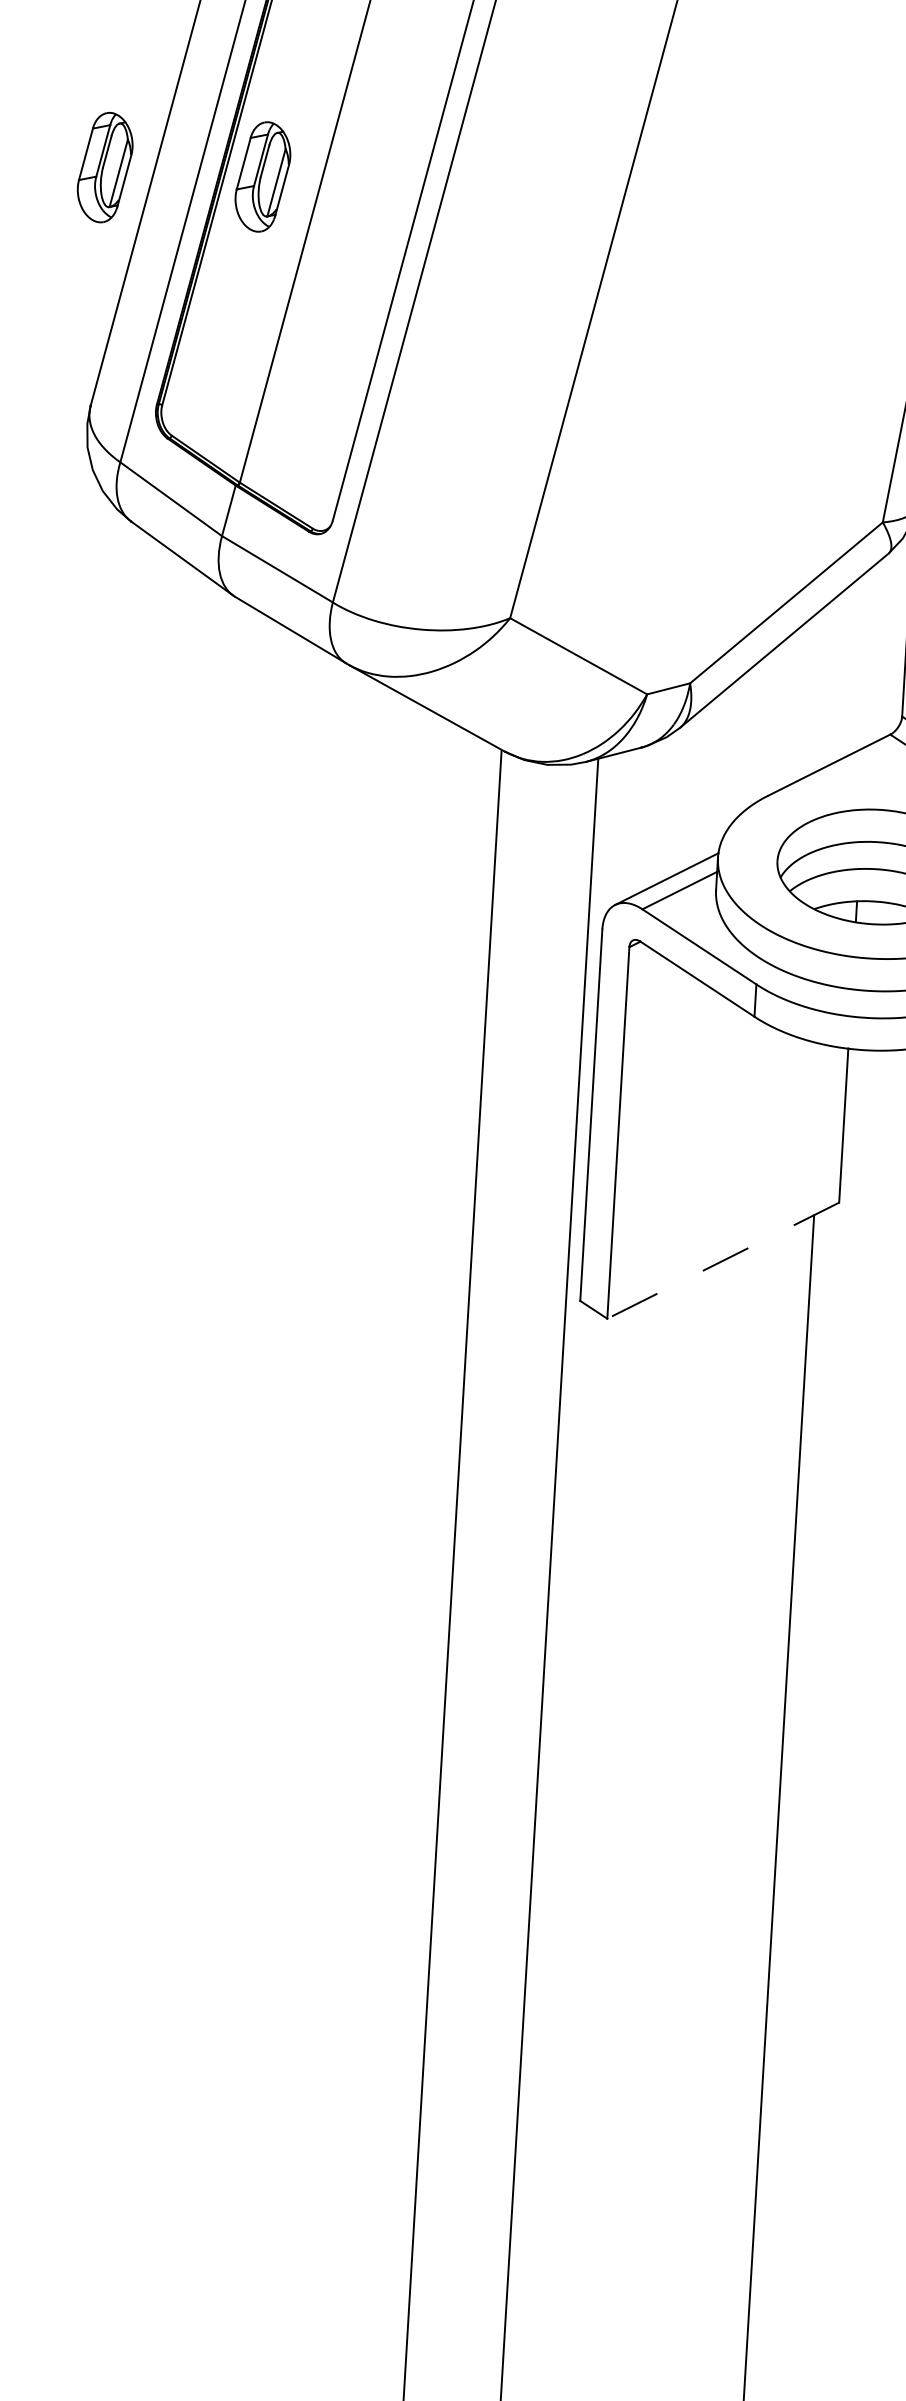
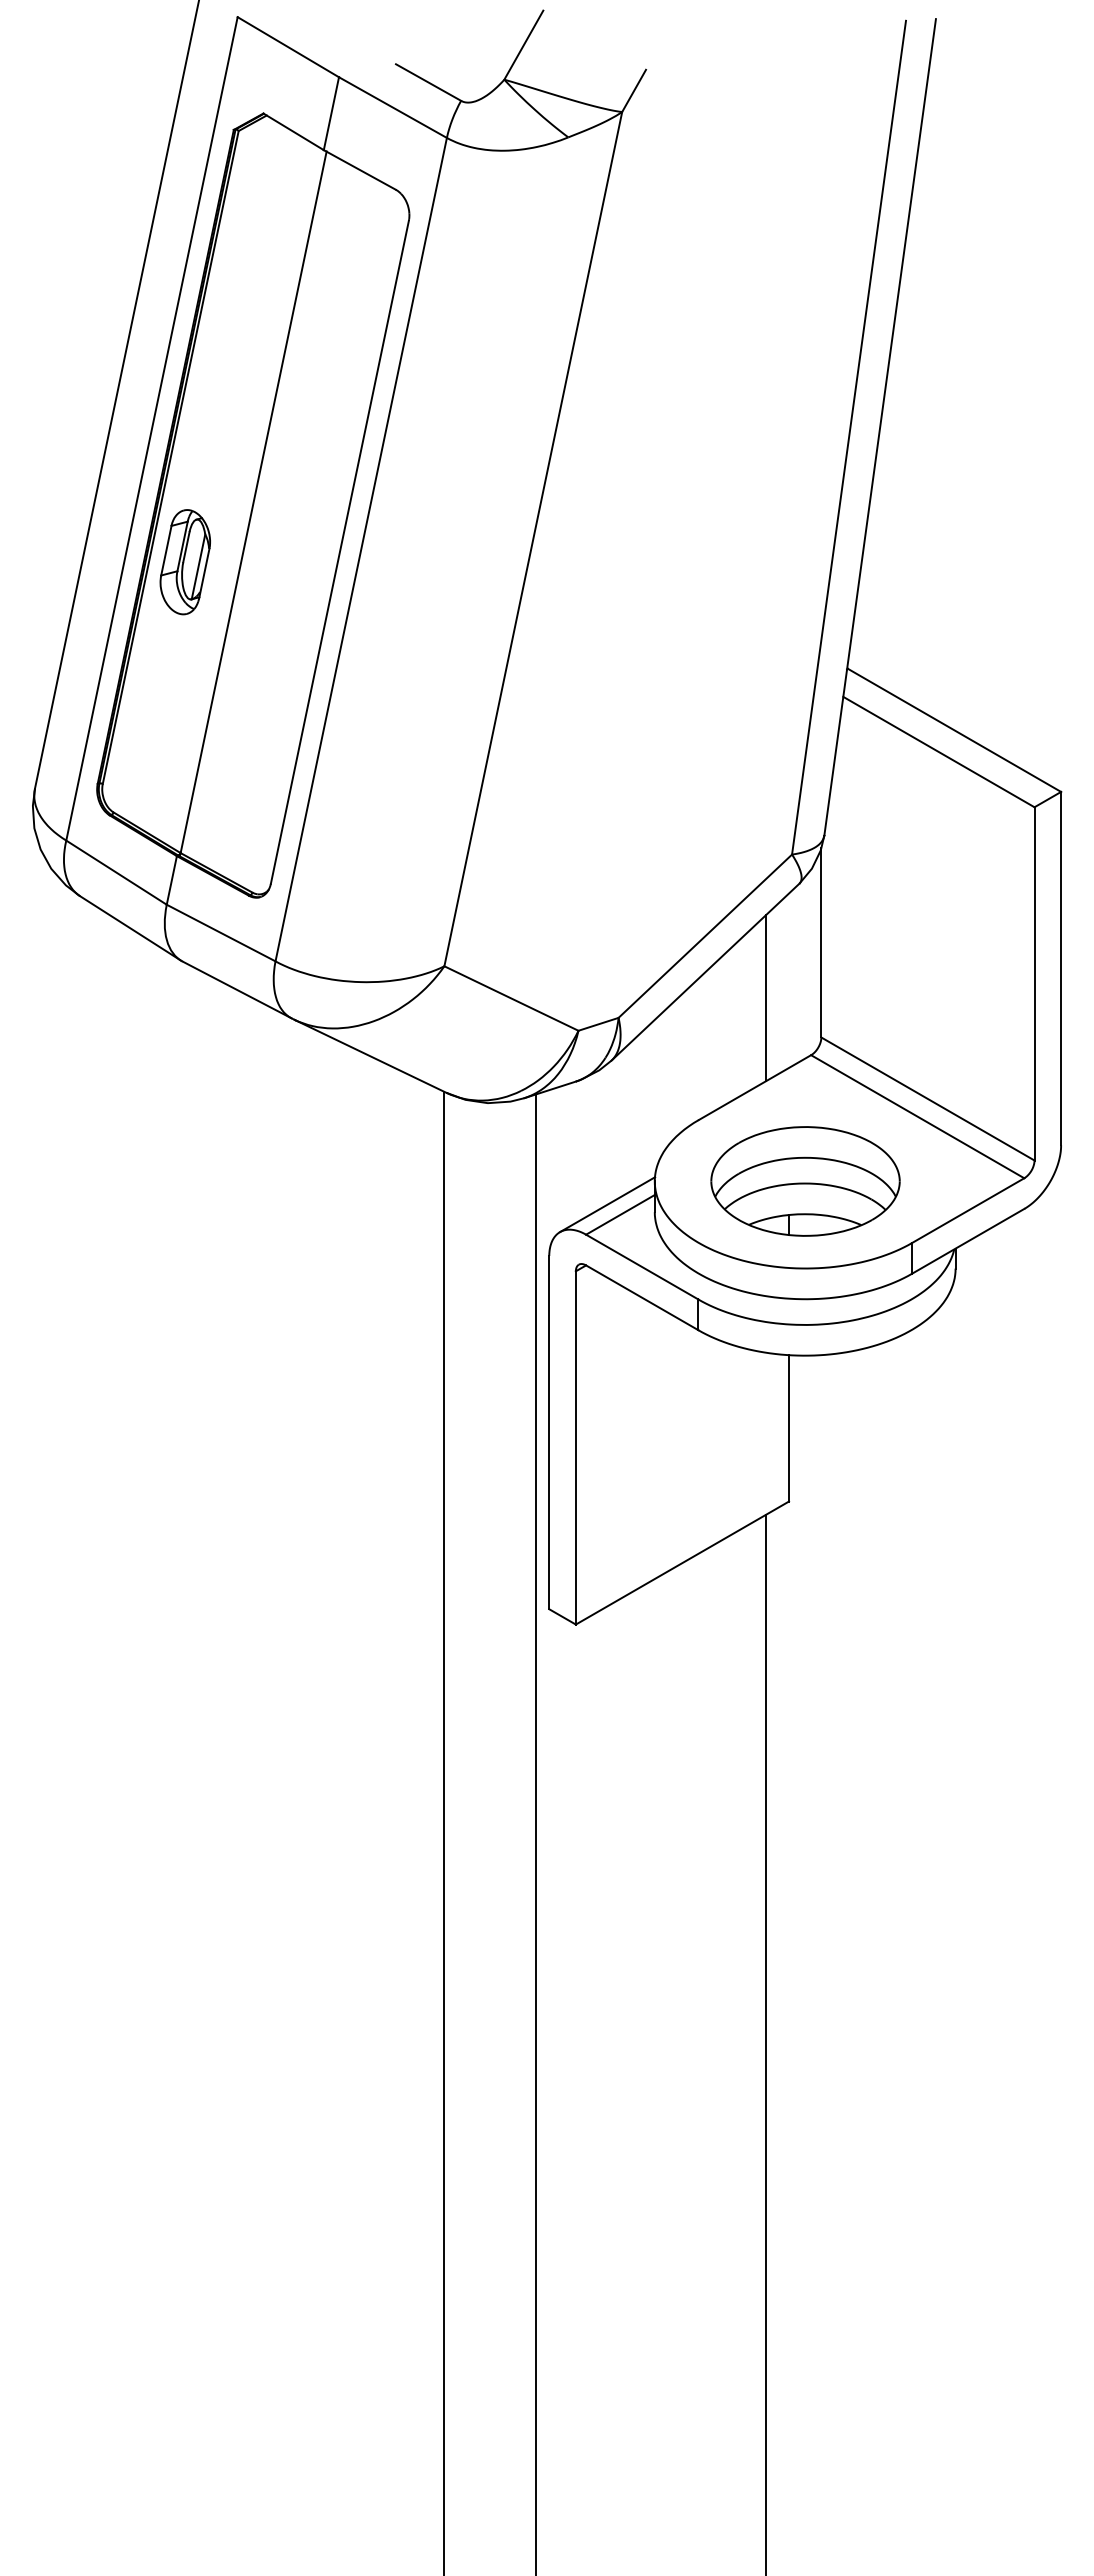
part: (104, 167) -> (34, 562), removed
line: (846, 672) -> (766, 998), added
line: (723, 1261) -> (682, 1563), dashed -> solid

